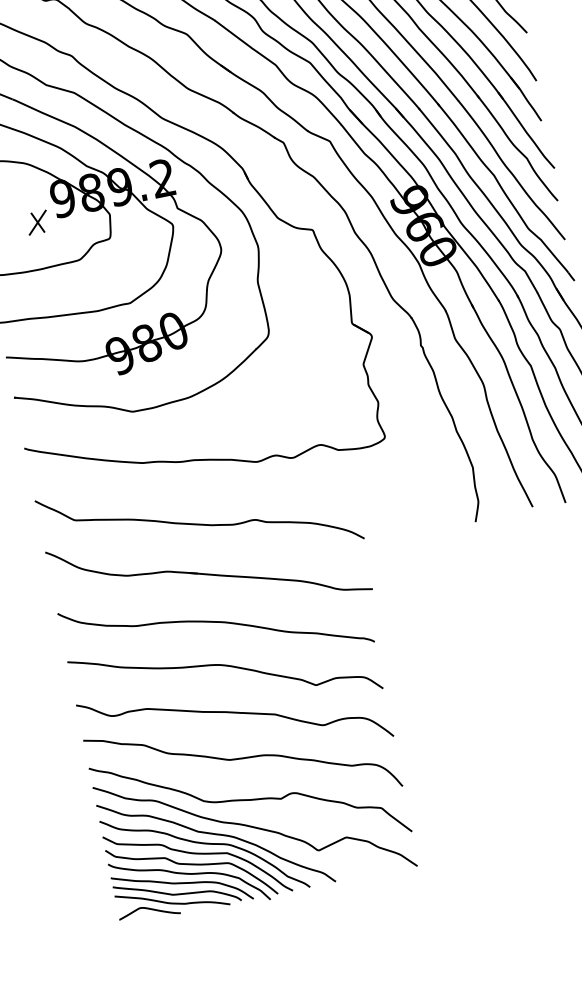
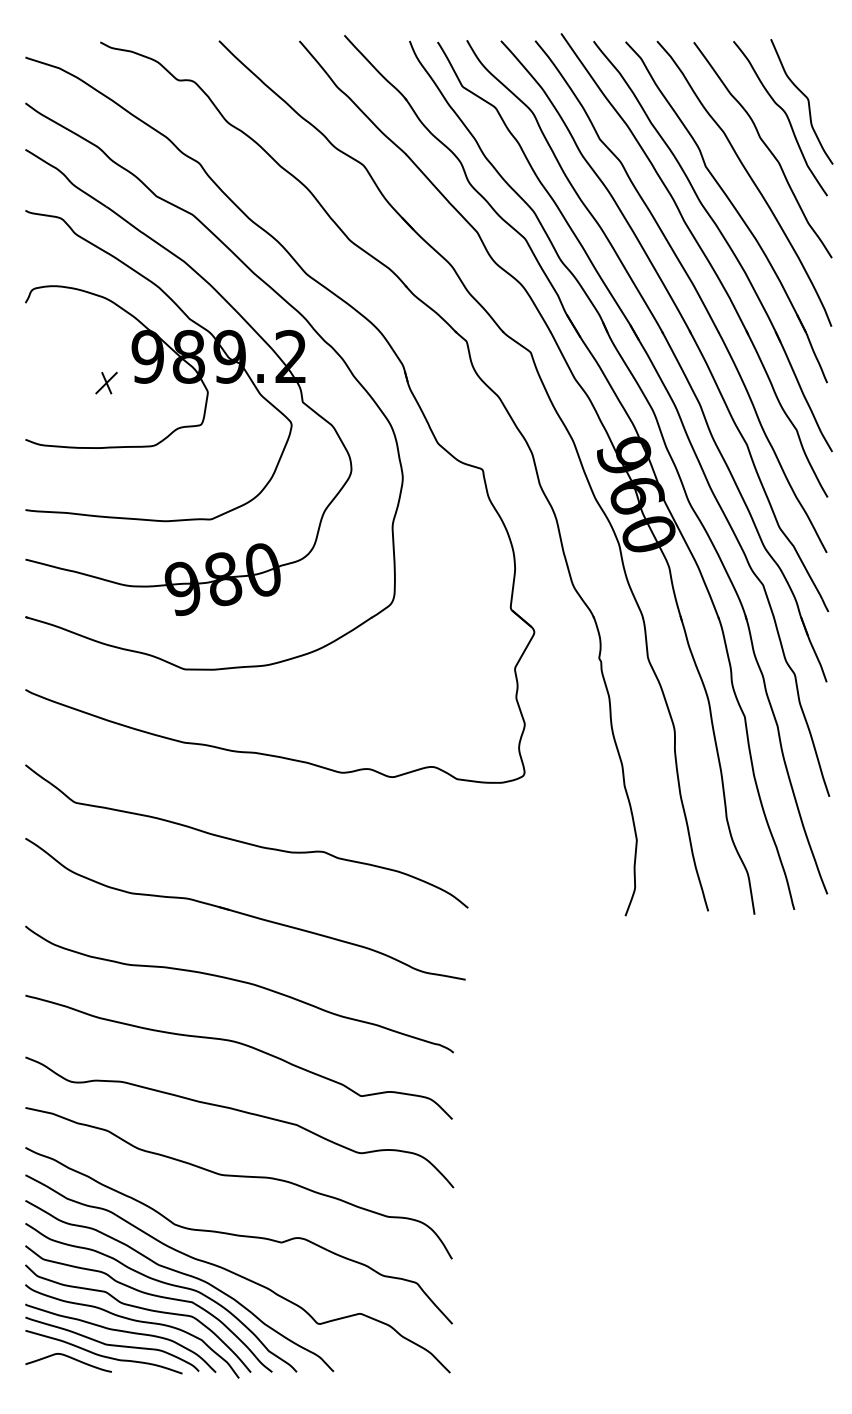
part: (37, 222) -> (106, 382), size x0.71

